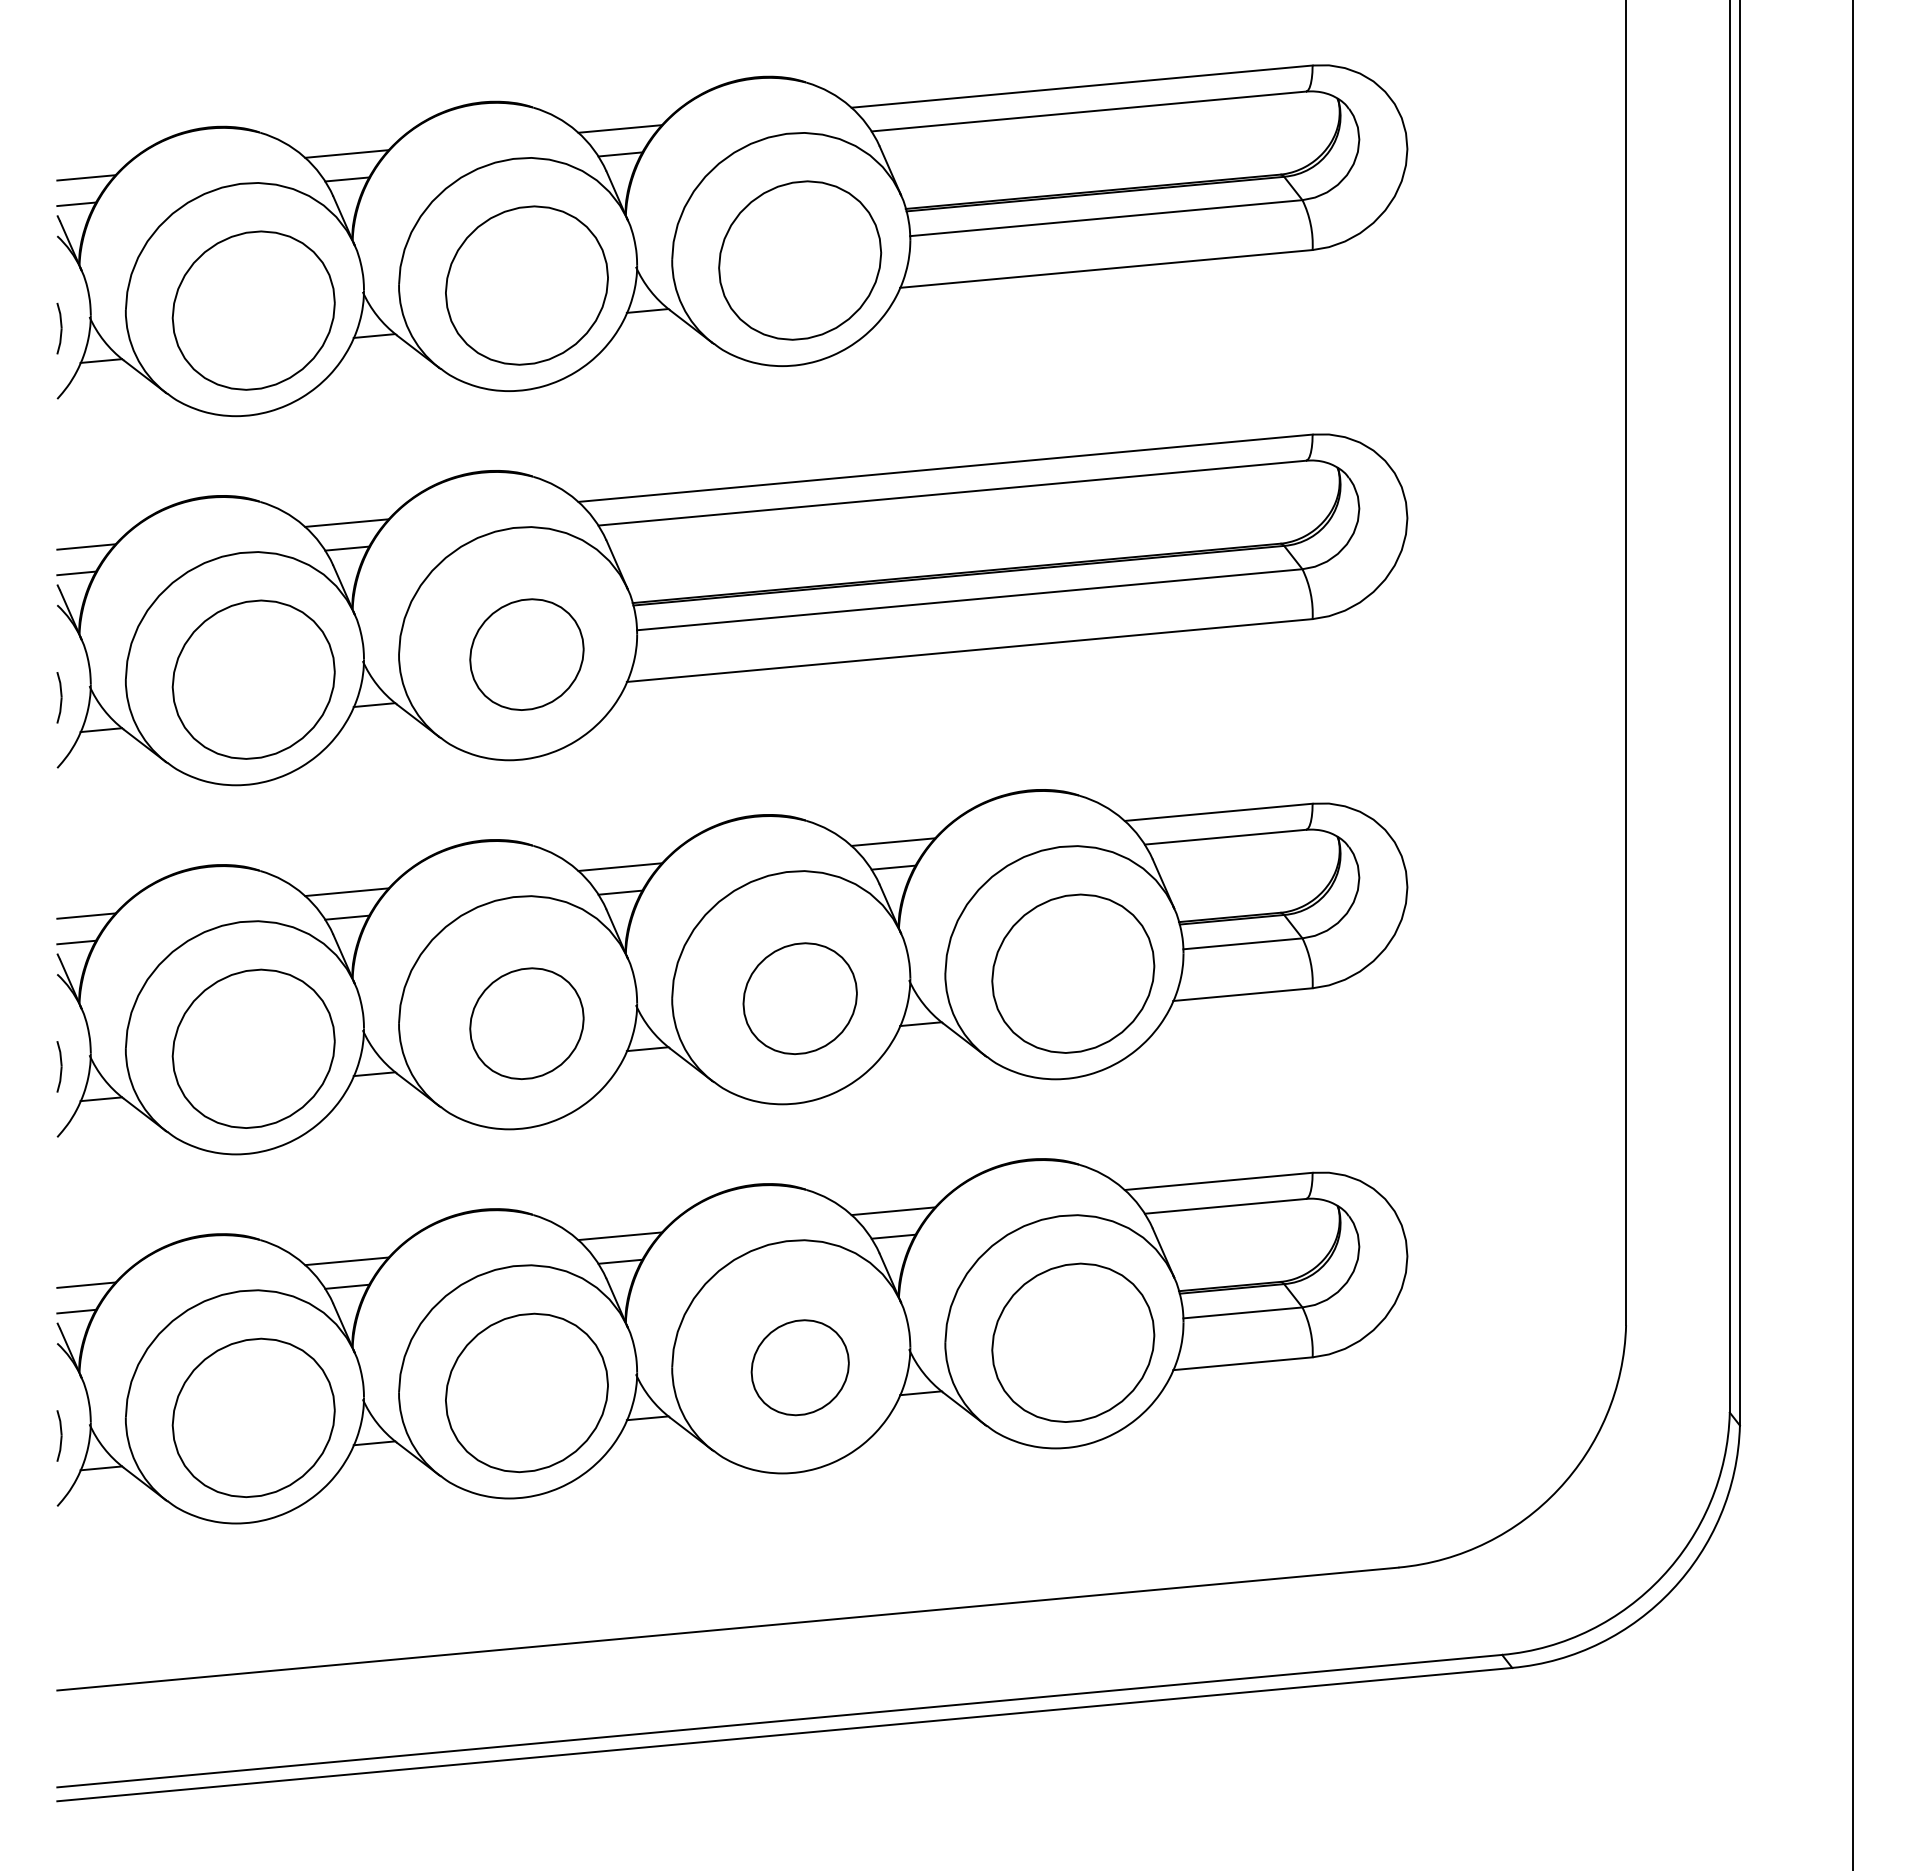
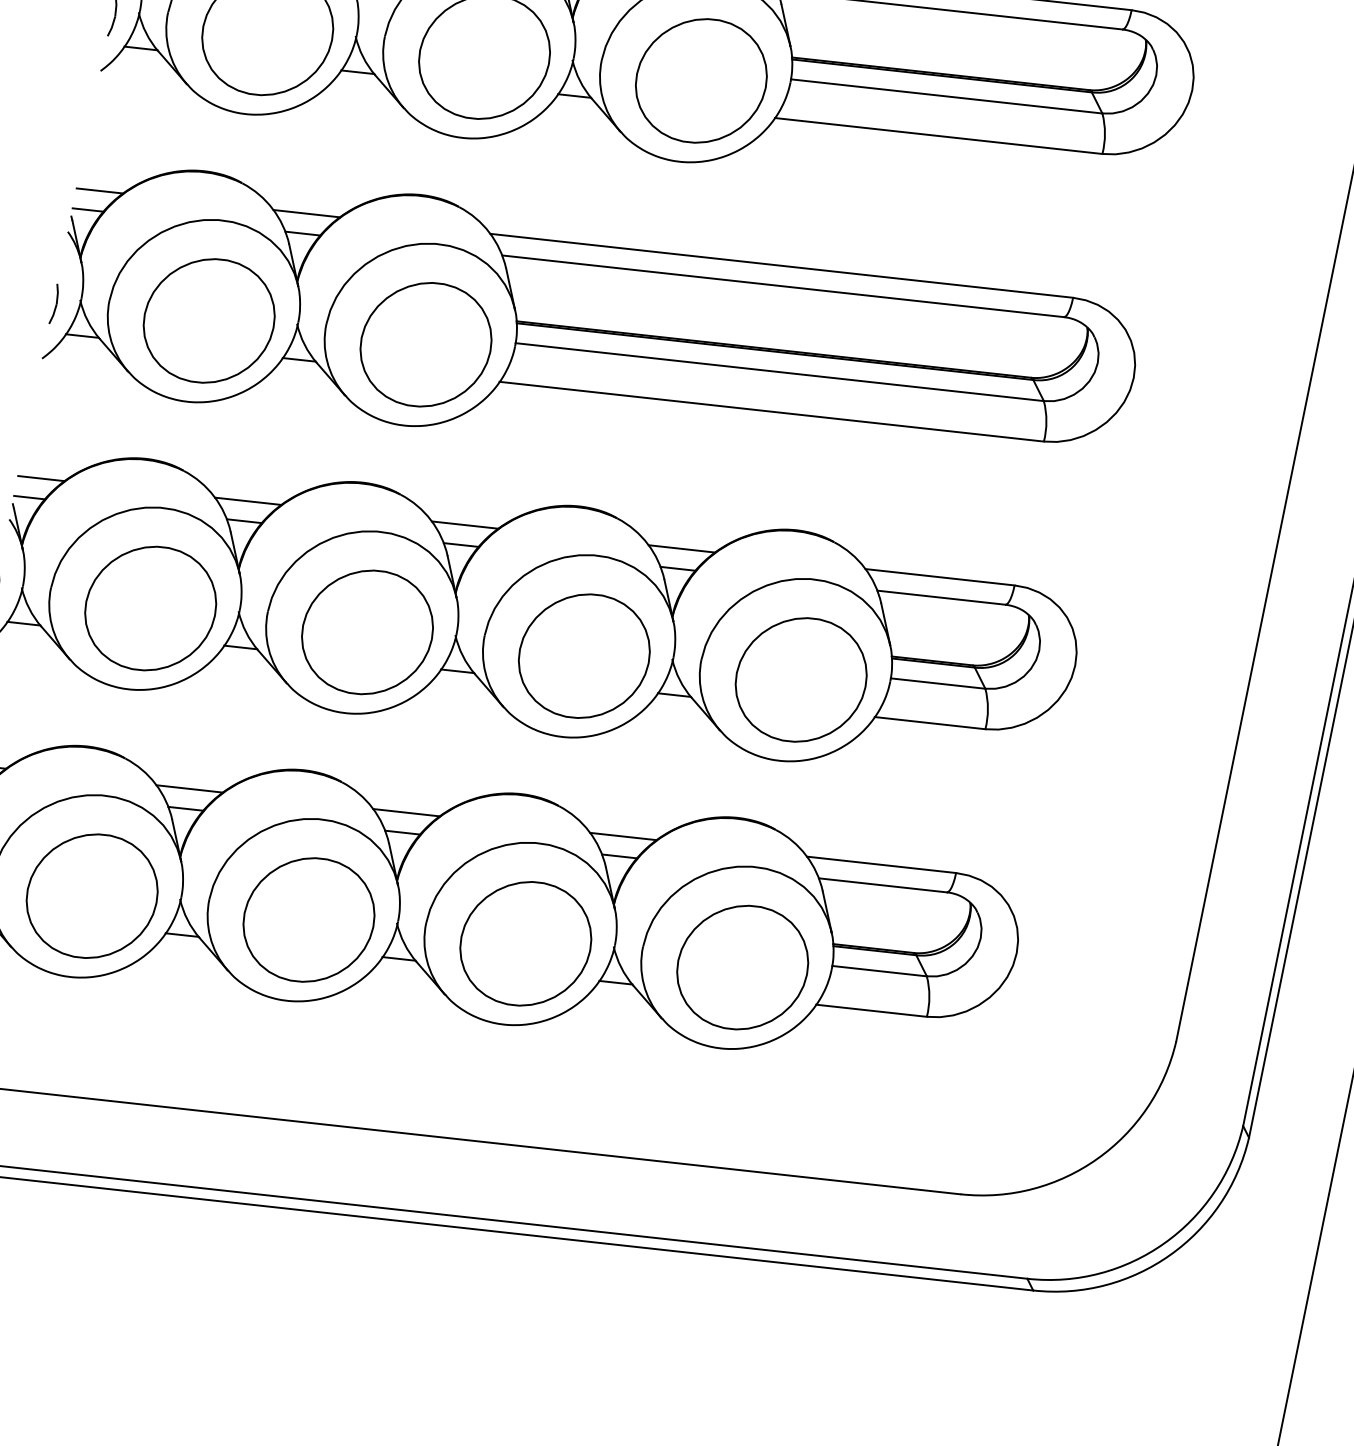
part: (526, 654) -> (425, 344), size x1.43
part: (800, 998) -> (584, 656), size x1.43
part: (526, 1023) -> (367, 632), size x1.43
part: (800, 1367) -> (526, 943), size x1.67

